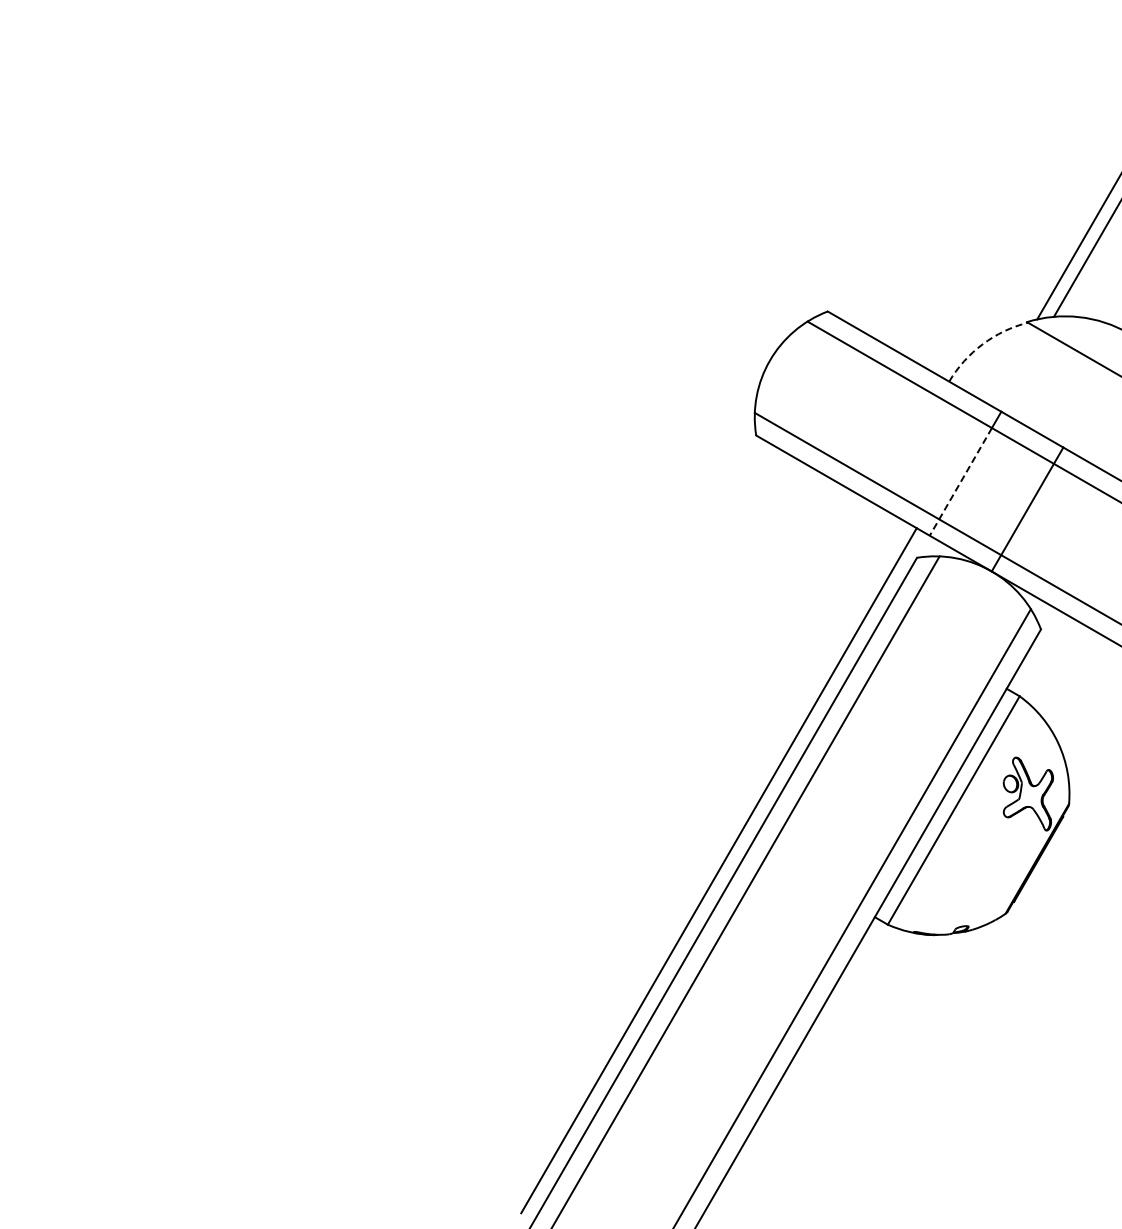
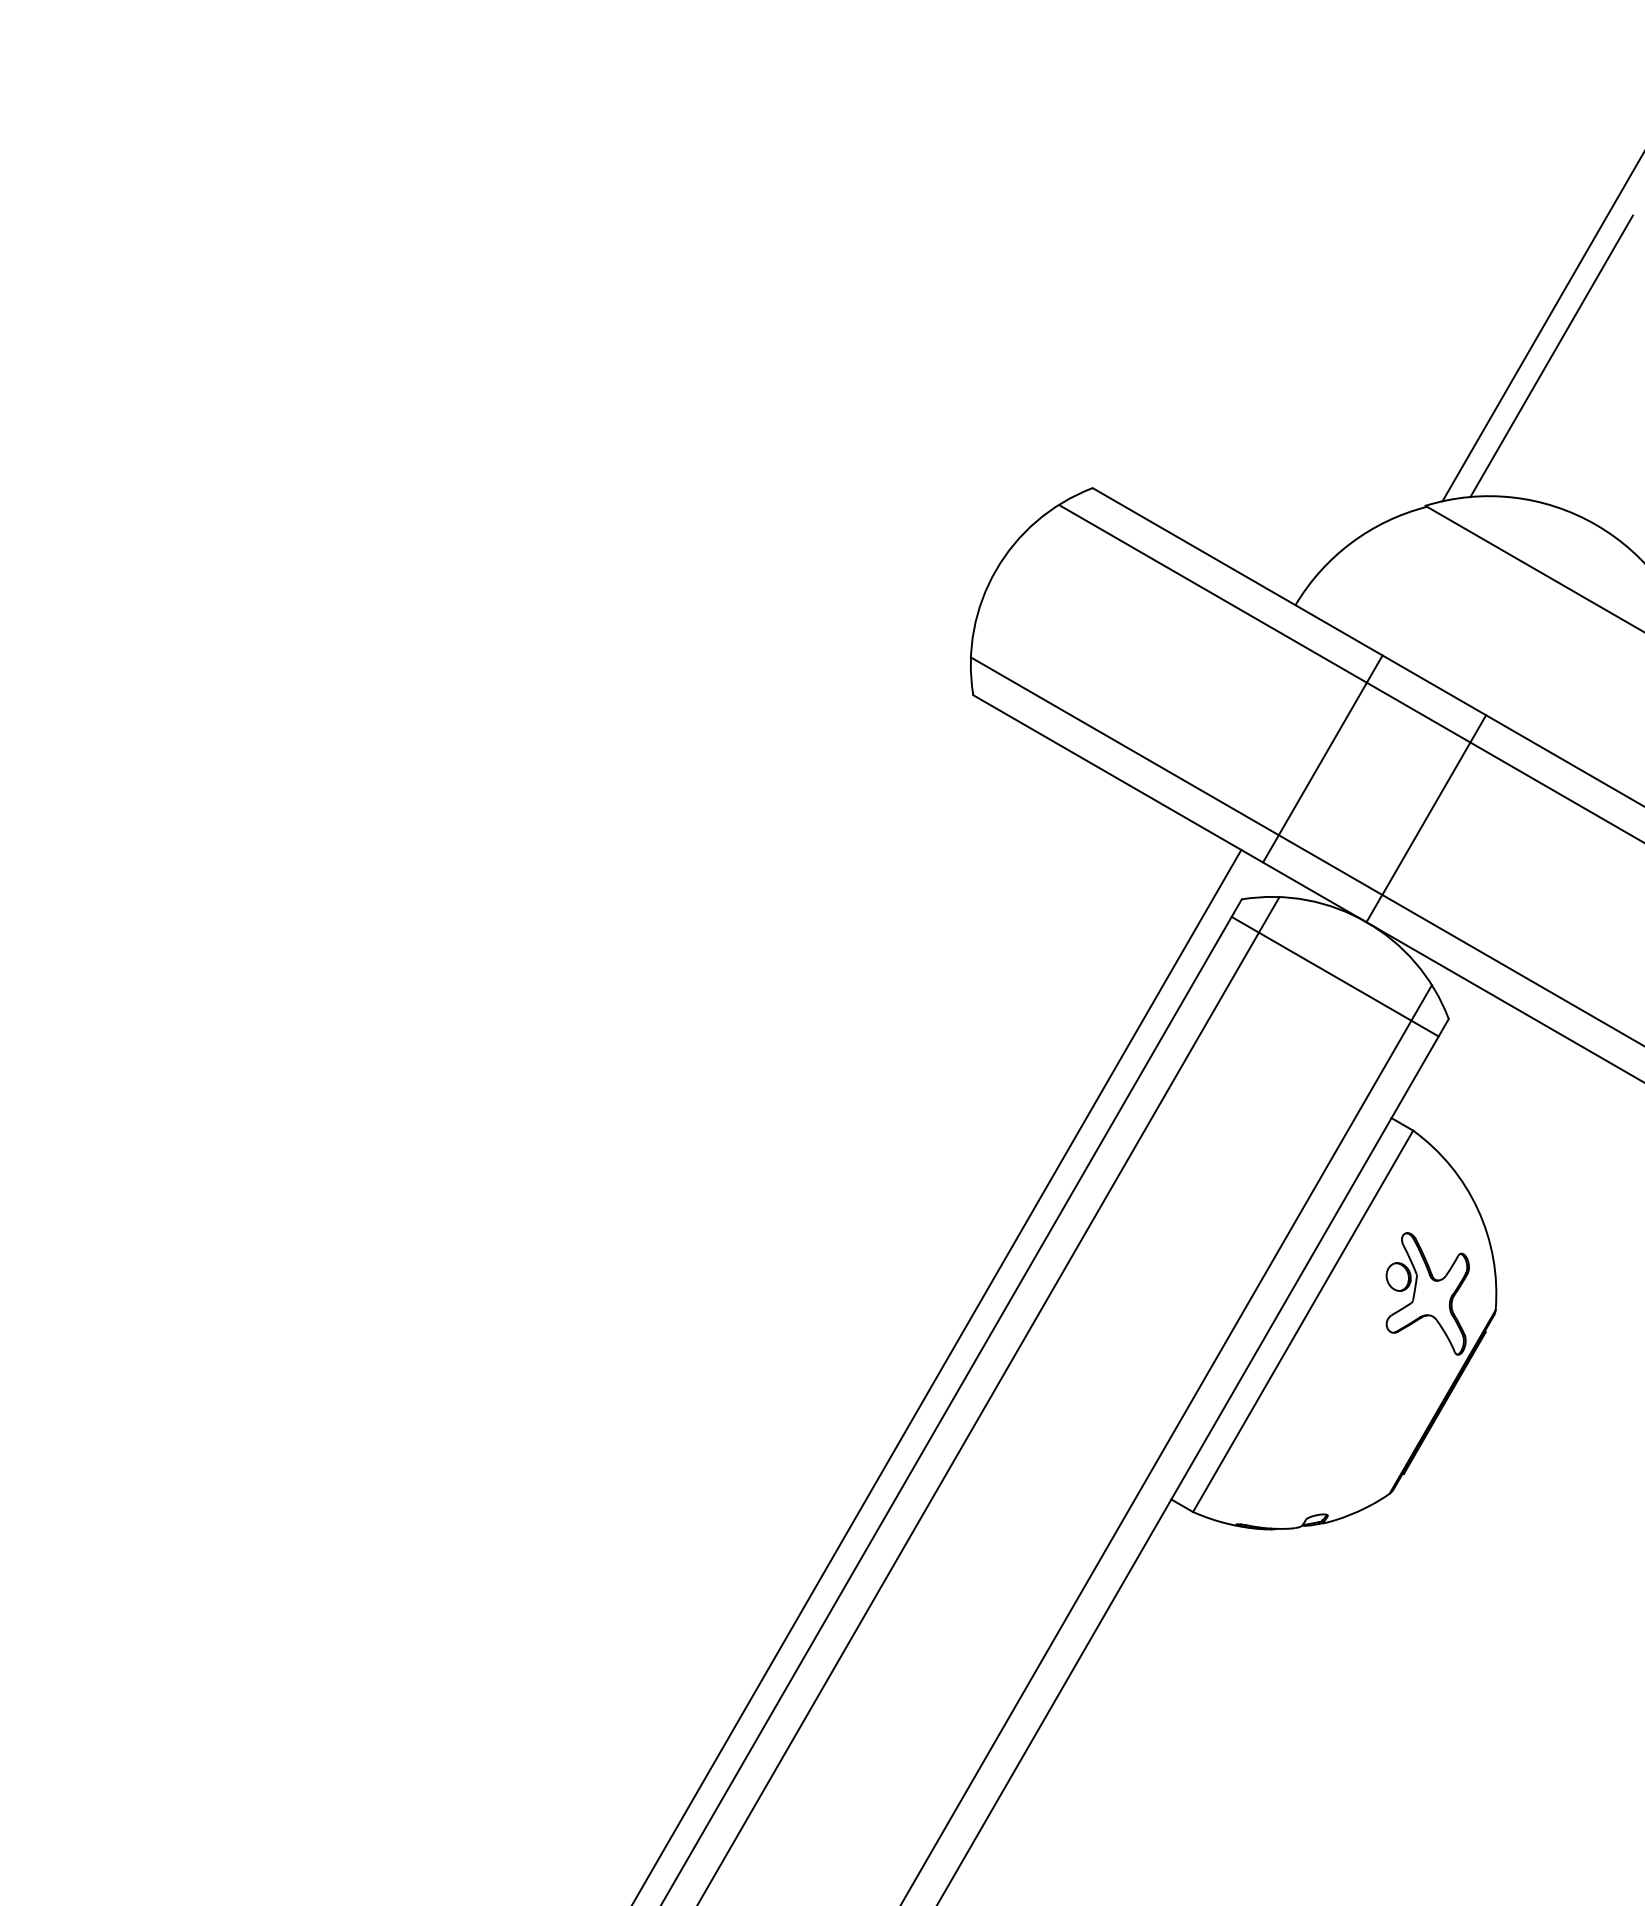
arc: (982, 344) -> (1351, 543), dashed -> solid
line: (960, 482) -> (1314, 773), dashed -> solid
line: (972, 603) -> (1334, 975), added

